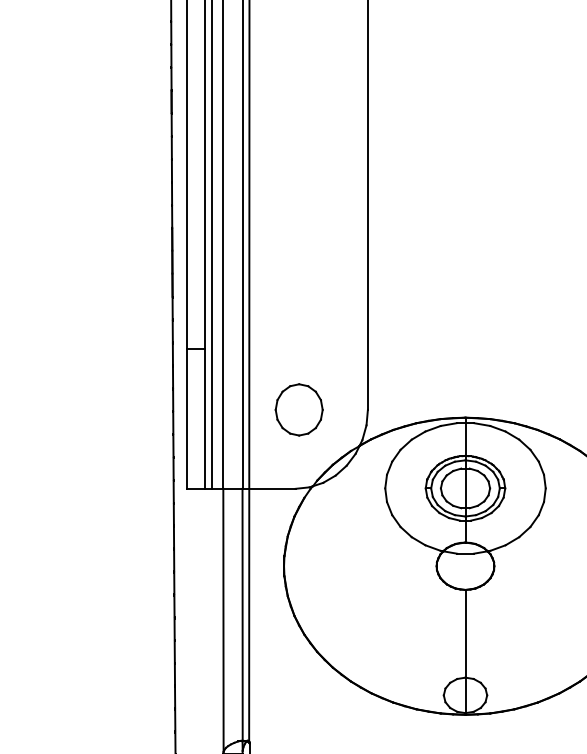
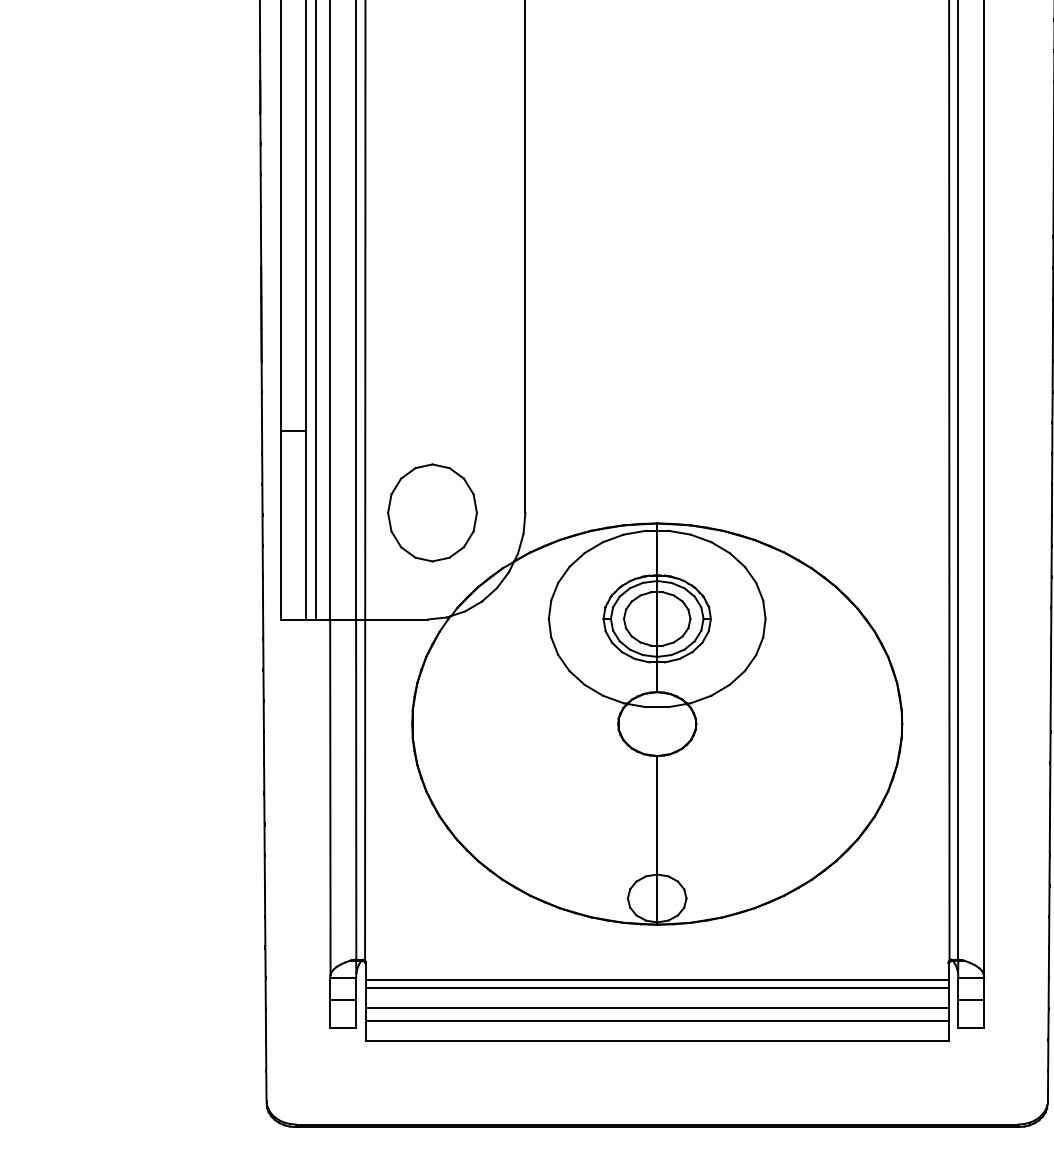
part: (299, 409) -> (432, 512), size x1.4

